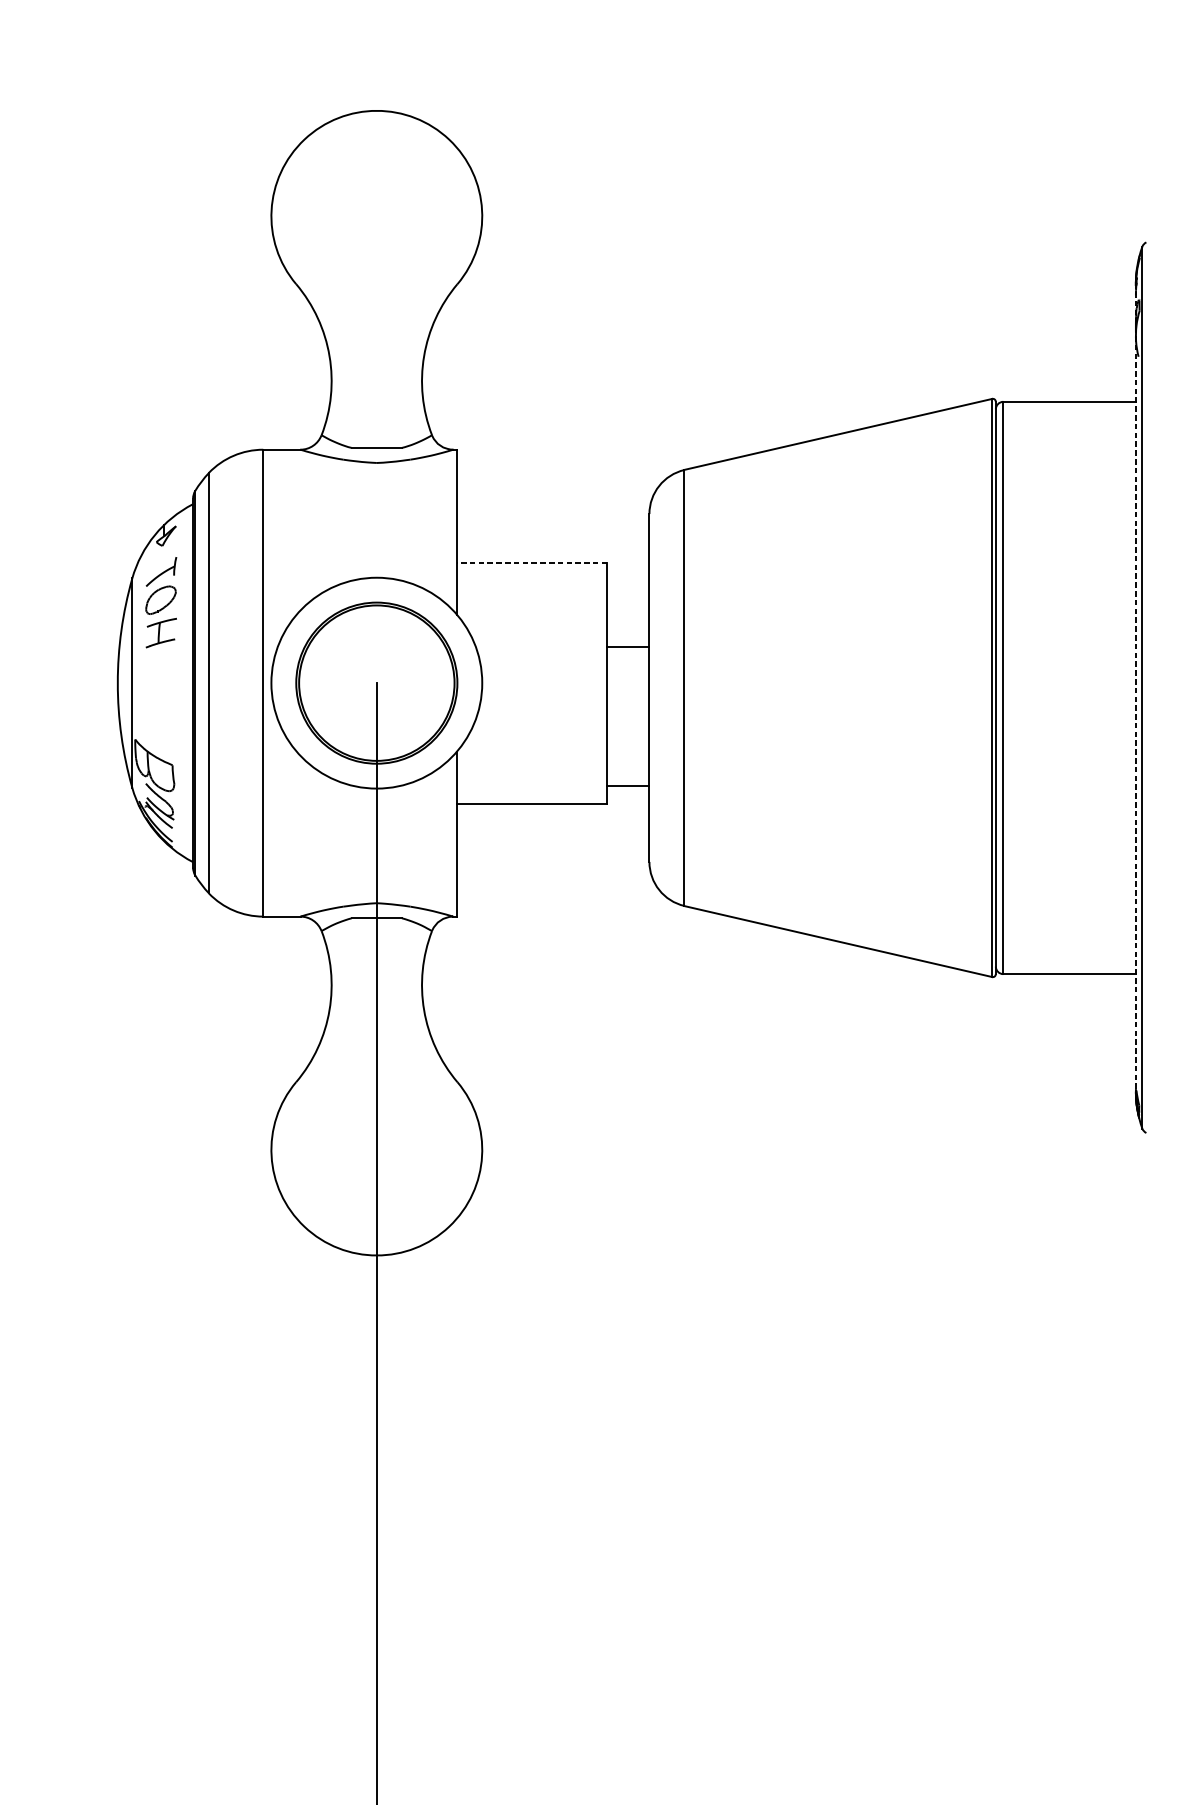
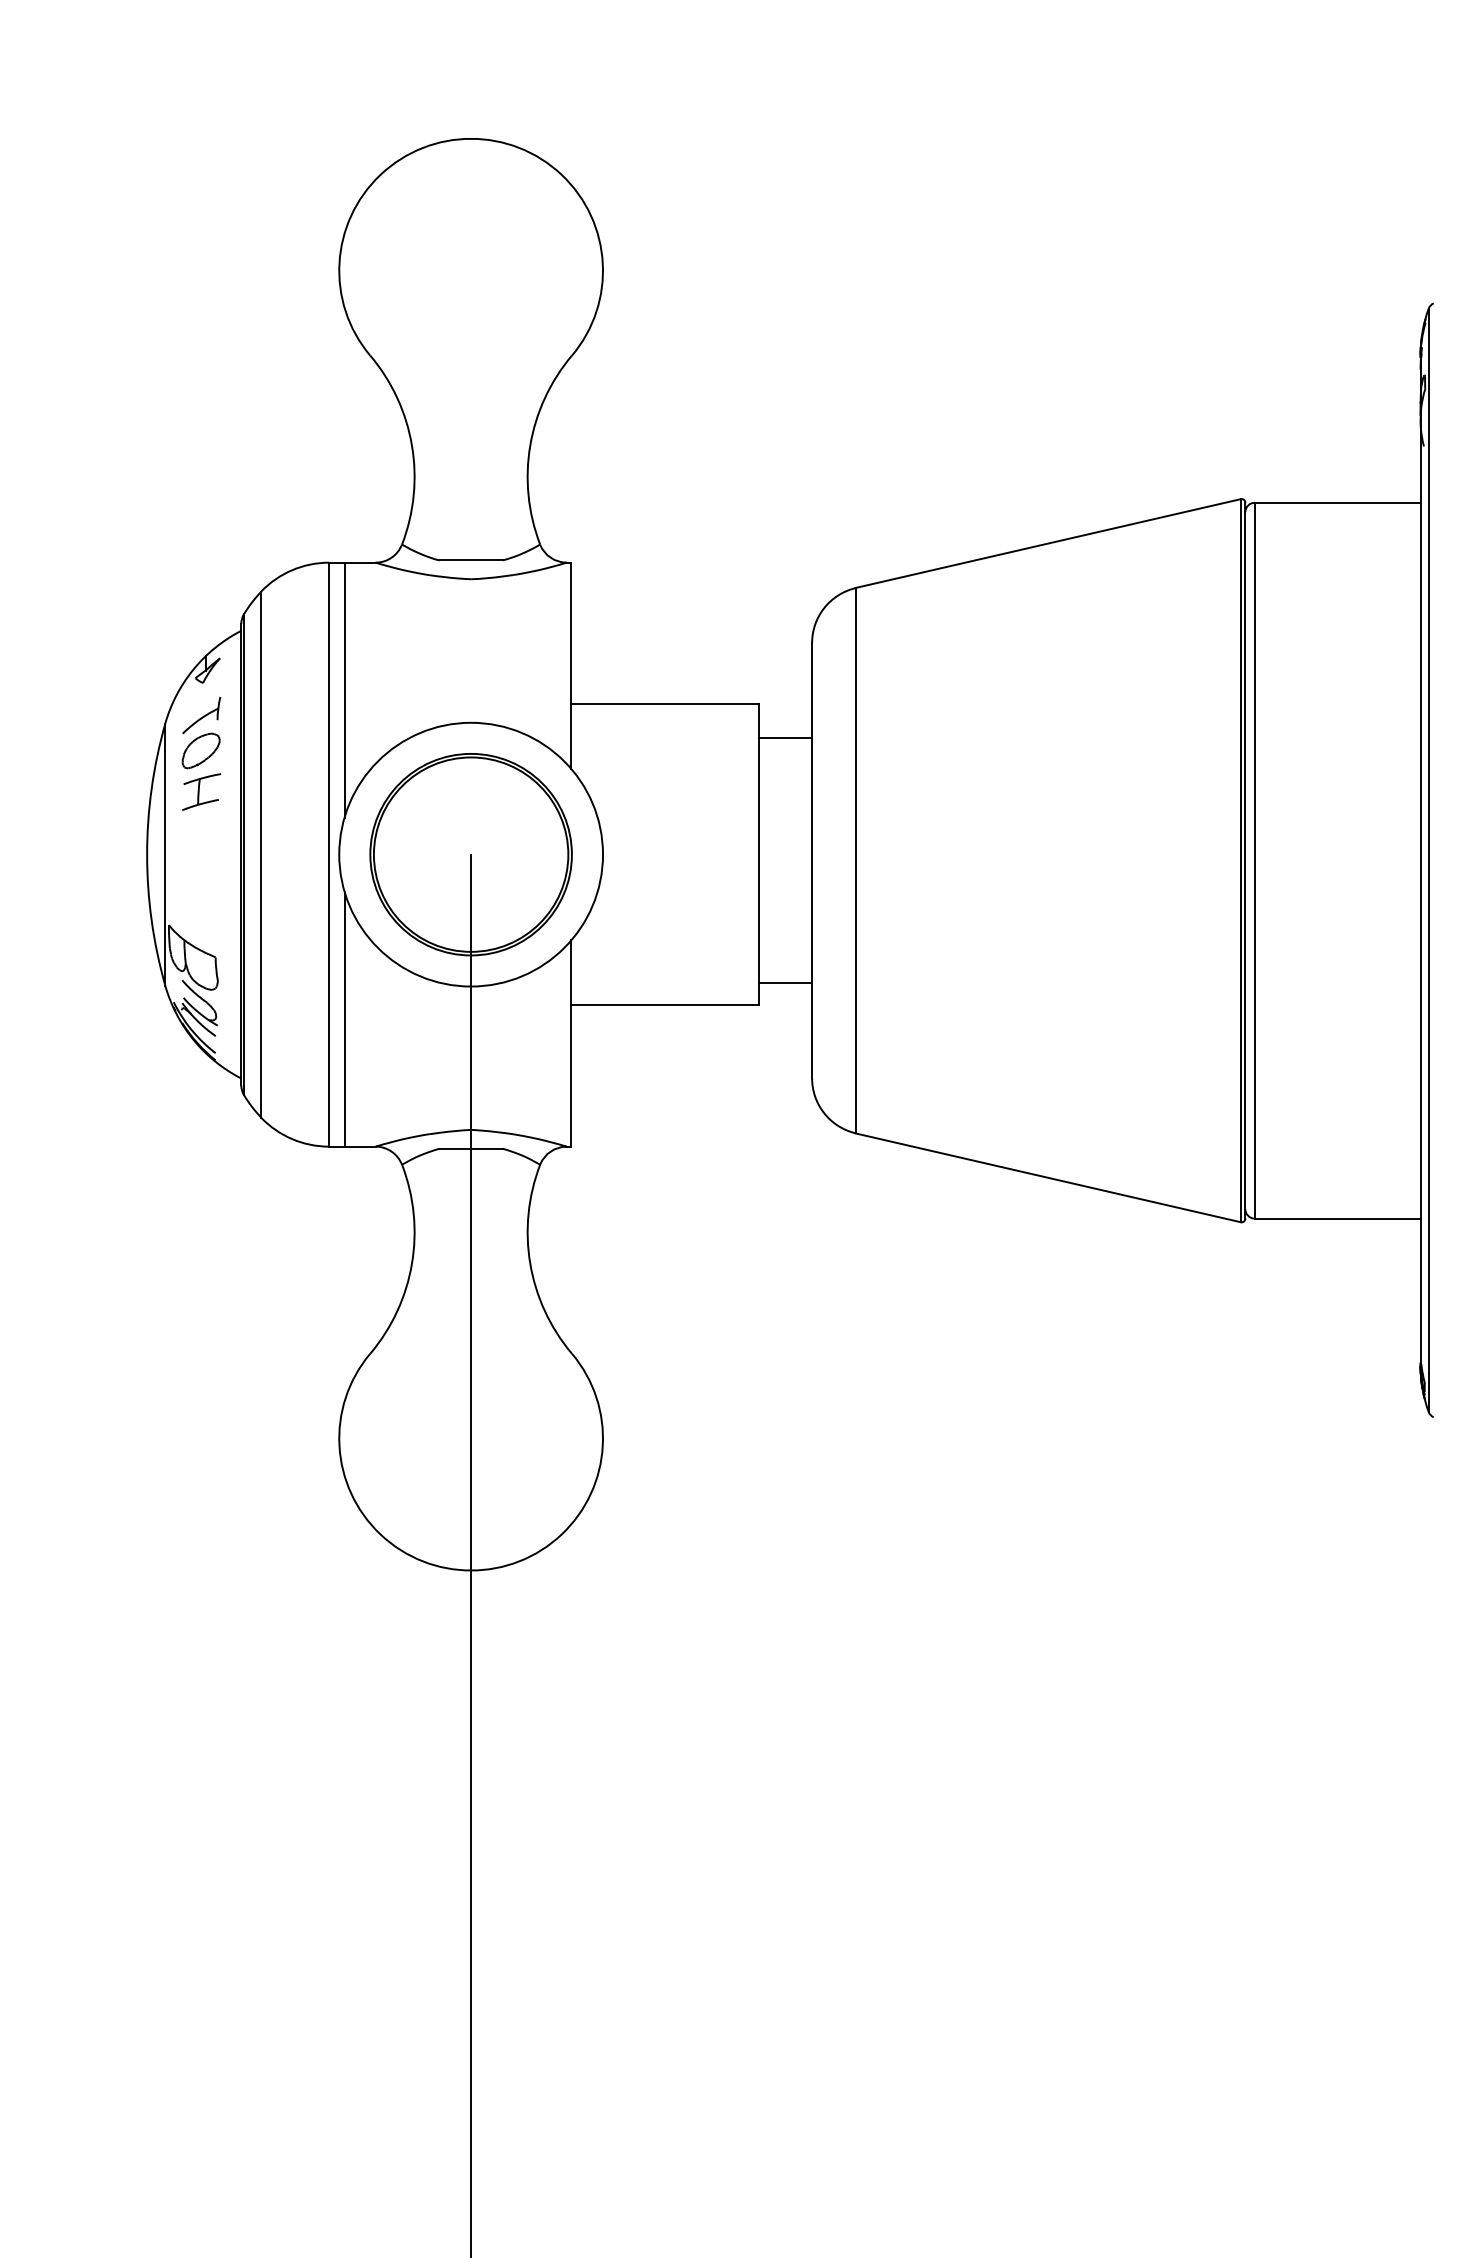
line: (275, 551) -> (344, 689), added
line: (531, 562) -> (664, 703), dashed -> solid
line: (628, 647) -> (785, 738), moved
line: (1135, 687) -> (1420, 860), dashed -> solid
line: (275, 814) -> (344, 1018), added

